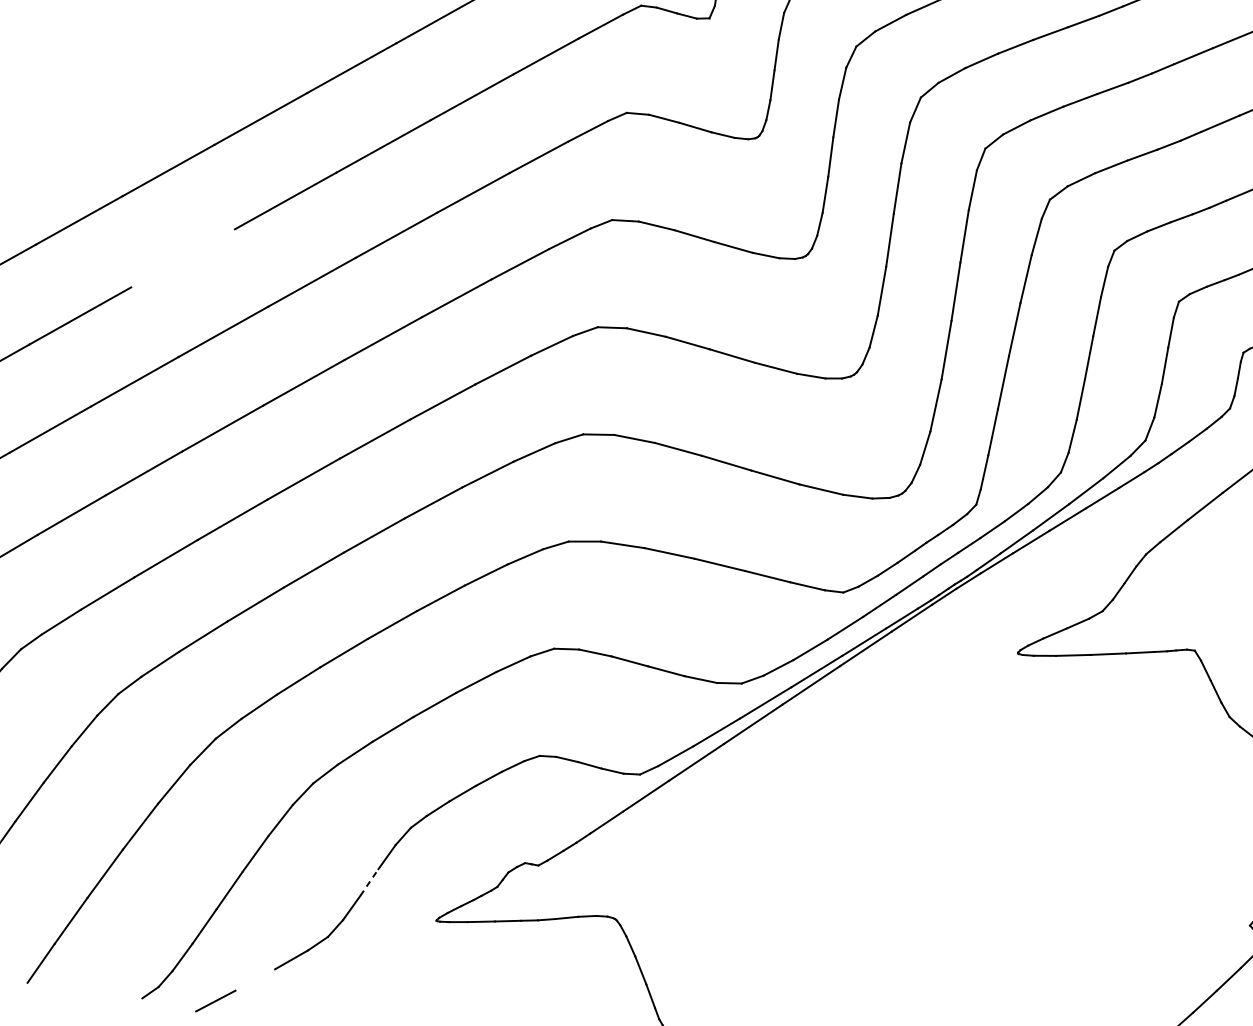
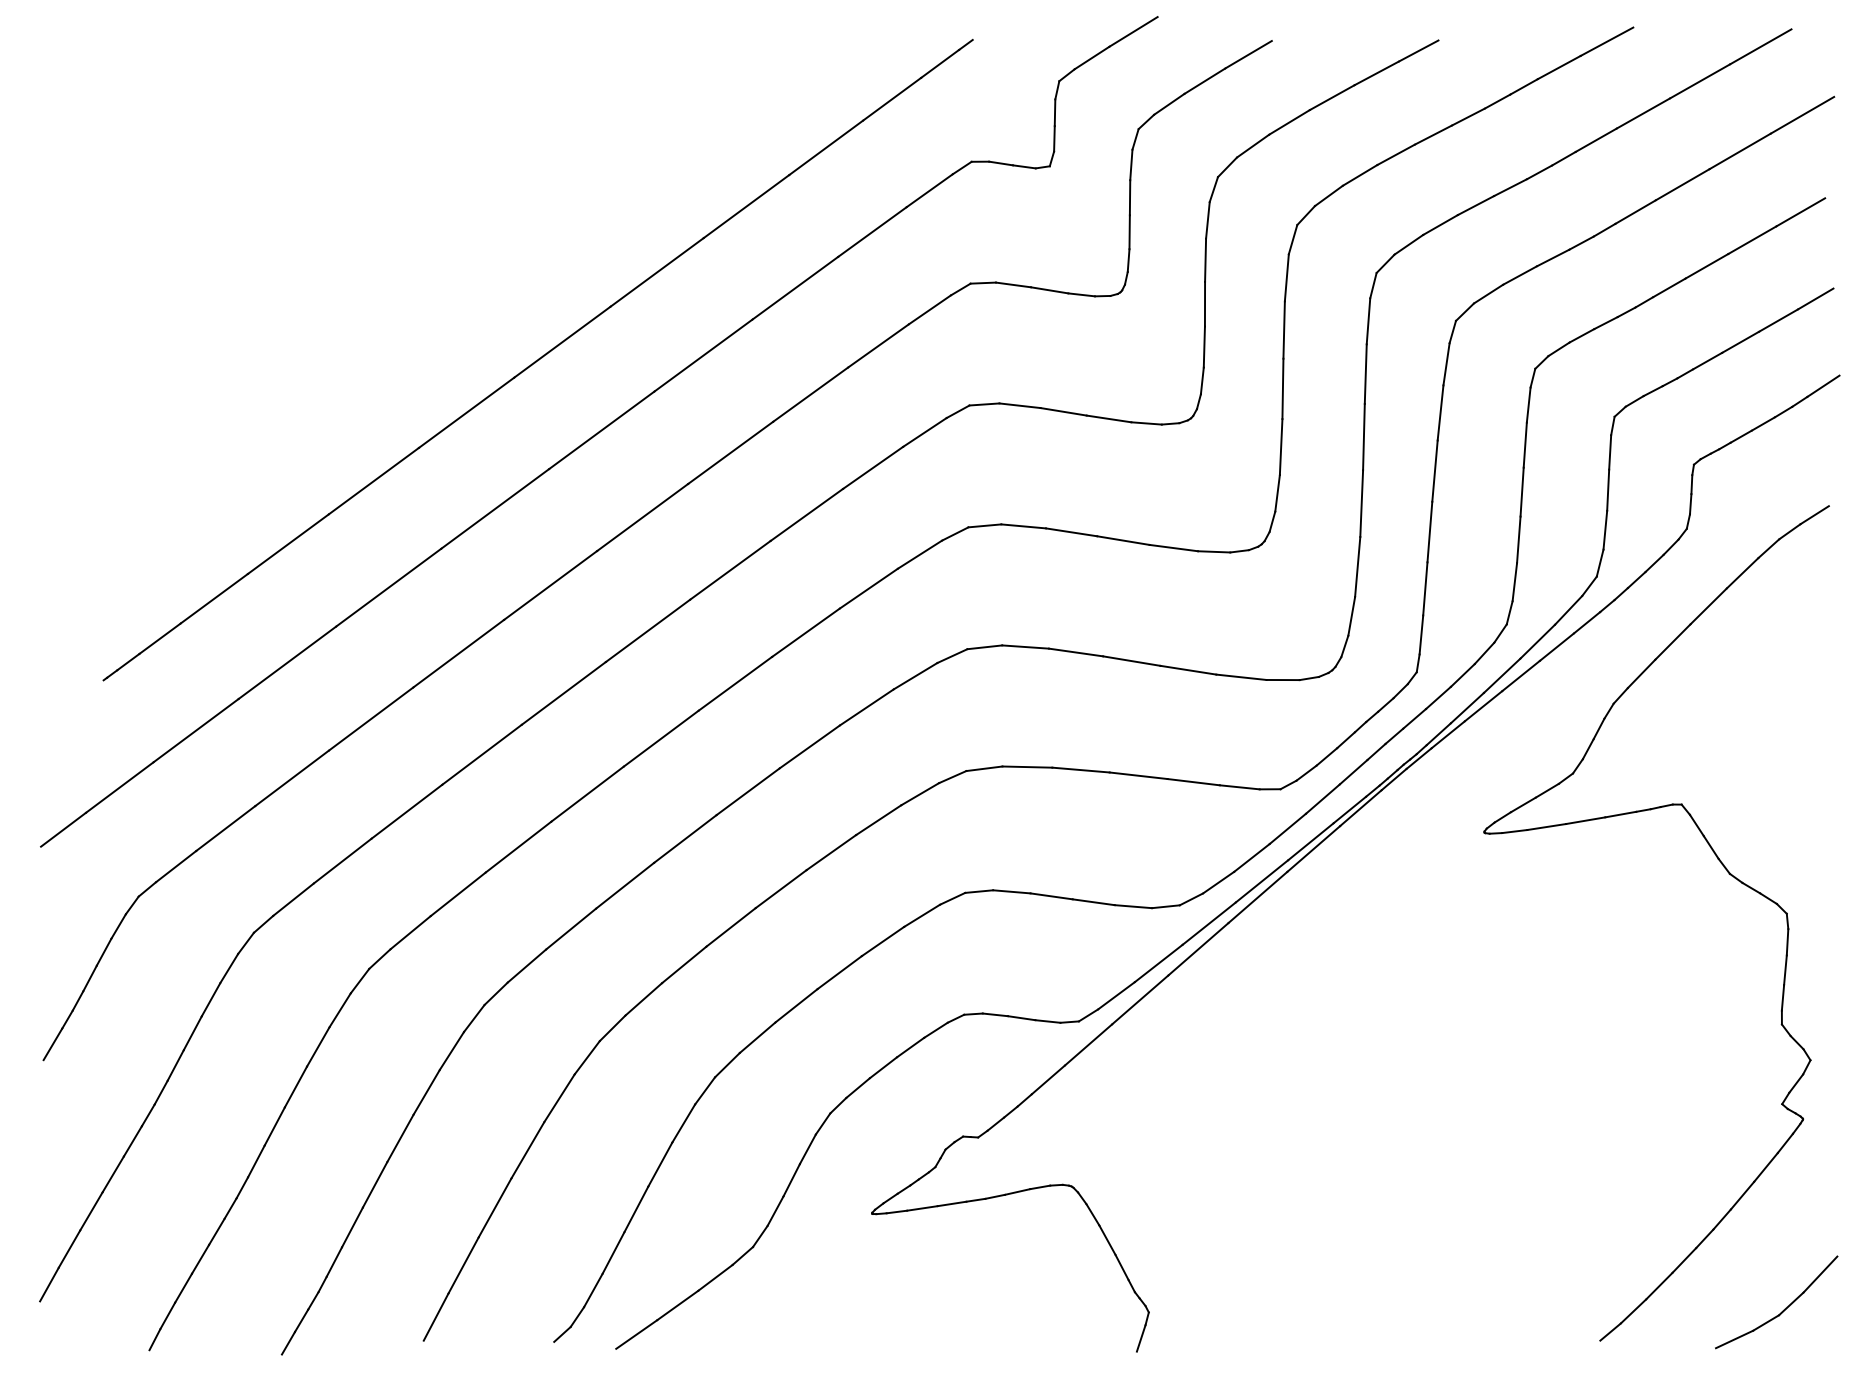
line: (183, 258) -> (495, 508), added
line: (369, 881) -> (791, 1179), dashed -> solid
line: (254, 980) -> (677, 1305), added

